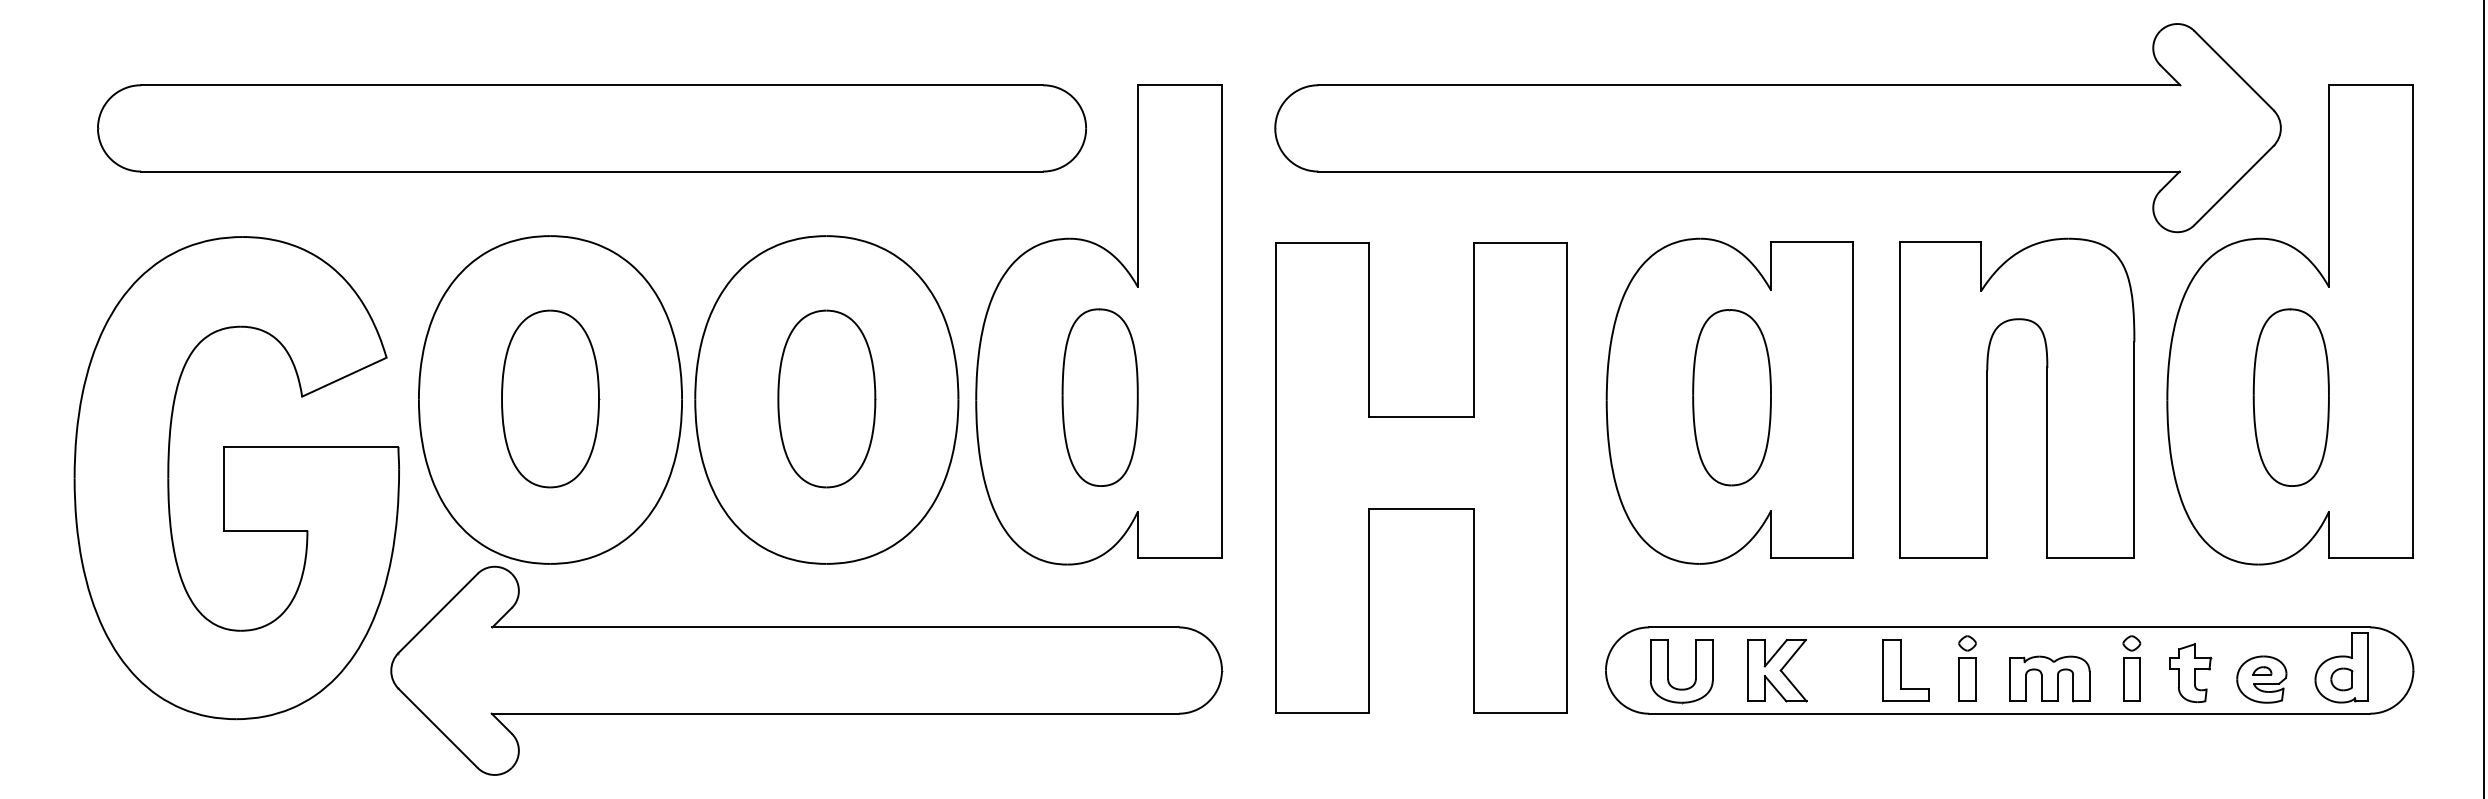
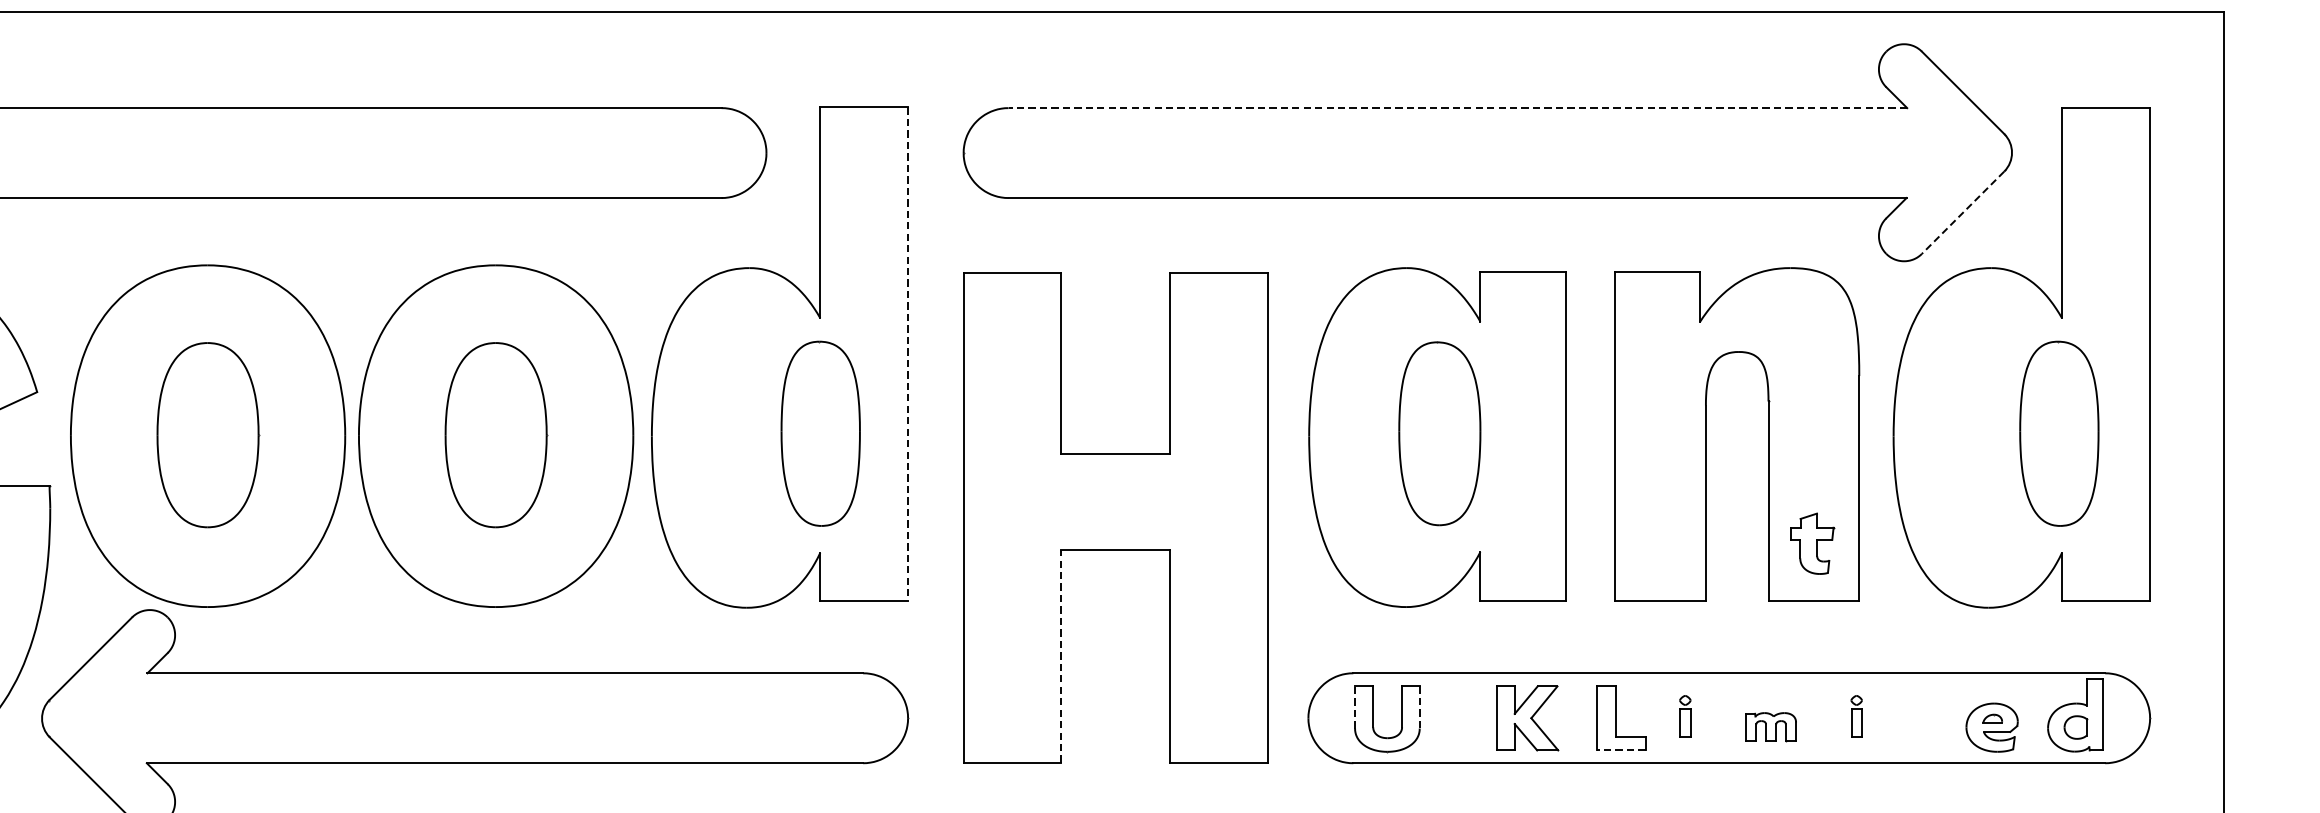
line: (1749, 85) -> (1458, 108), solid -> dashed
line: (2233, 185) -> (1962, 212), solid -> dashed
line: (1222, 321) -> (908, 354), solid -> dashed
part: (1099, 397) -> (820, 433), moved
part: (2290, 397) -> (2058, 433), moved
line: (1368, 610) -> (1060, 655), solid -> dashed
line: (1650, 659) -> (1354, 706), solid -> dashed
line: (1712, 660) -> (1419, 707), solid -> dashed
part: (1967, 668) -> (1685, 716), size x0.6
part: (2131, 668) -> (1856, 716), size x0.6
part: (1777, 670) -> (1527, 718), moved
part: (2190, 673) -> (1812, 544), moved
part: (2049, 678) -> (1770, 726), size x0.6
line: (1905, 701) -> (1620, 750), solid -> dashed

